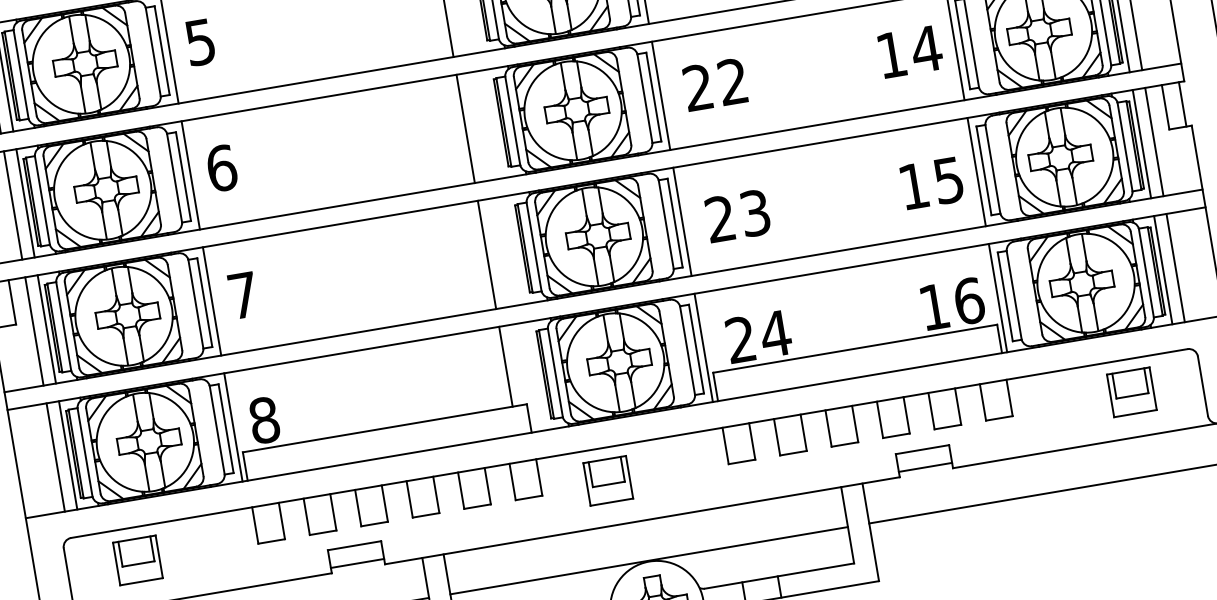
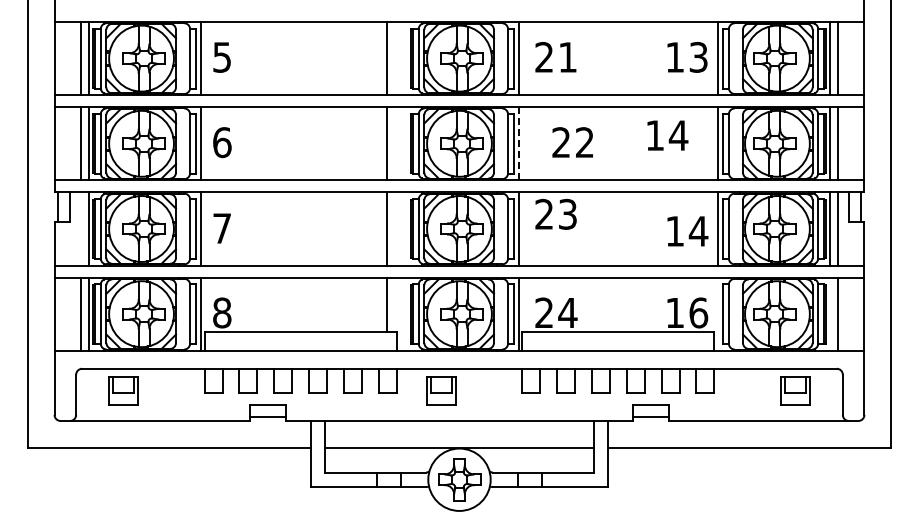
text: (910, 51) -> (667, 135), moved
text: (714, 84) -> (572, 142), moved
line: (661, 95) -> (519, 143), solid -> dashed
text: (948, 180) -> (698, 231), 15 -> 14
text: (737, 216) -> (555, 214), moved
line: (1162, 269) -> (829, 313), removed
line: (997, 297) -> (717, 313), removed
line: (33, 330) -> (80, 228), removed

